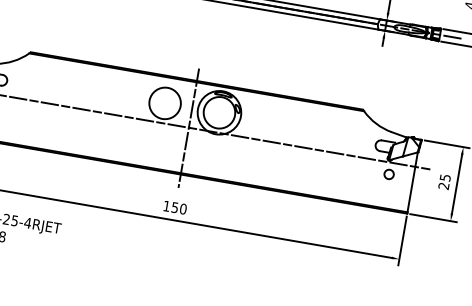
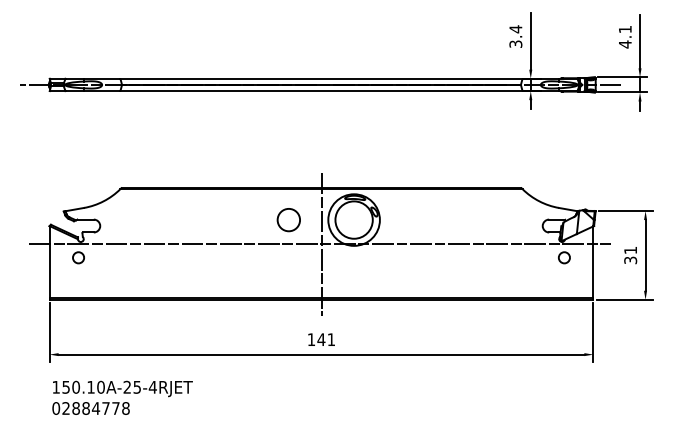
circle: (164, 102) -> (288, 219), size x0.6
text: (444, 182) -> (630, 255), 25 -> 31
text: (179, 208) -> (326, 339), 150 -> 141

